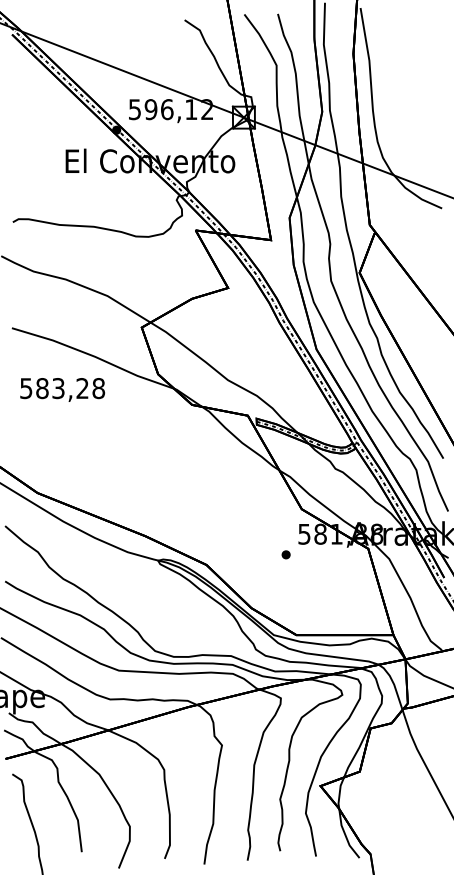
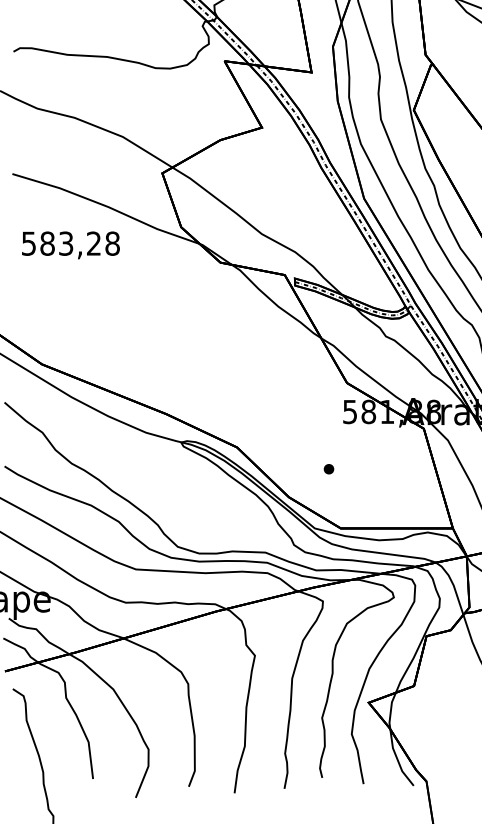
part: (285, 554) -> (328, 468), moved

